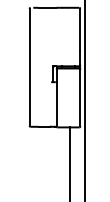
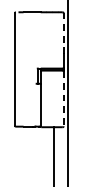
line: (80, 29) -> (63, 33), solid -> dashed
line: (80, 98) -> (63, 99), solid -> dashed

